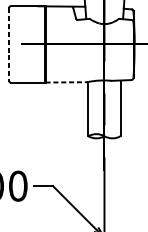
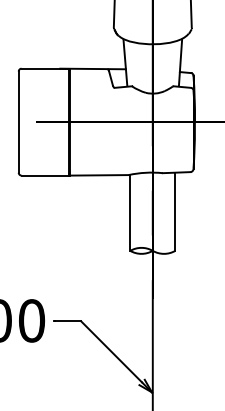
line: (8, 44) -> (18, 122), dashed -> solid
line: (66, 82) -> (99, 175), dashed -> solid

